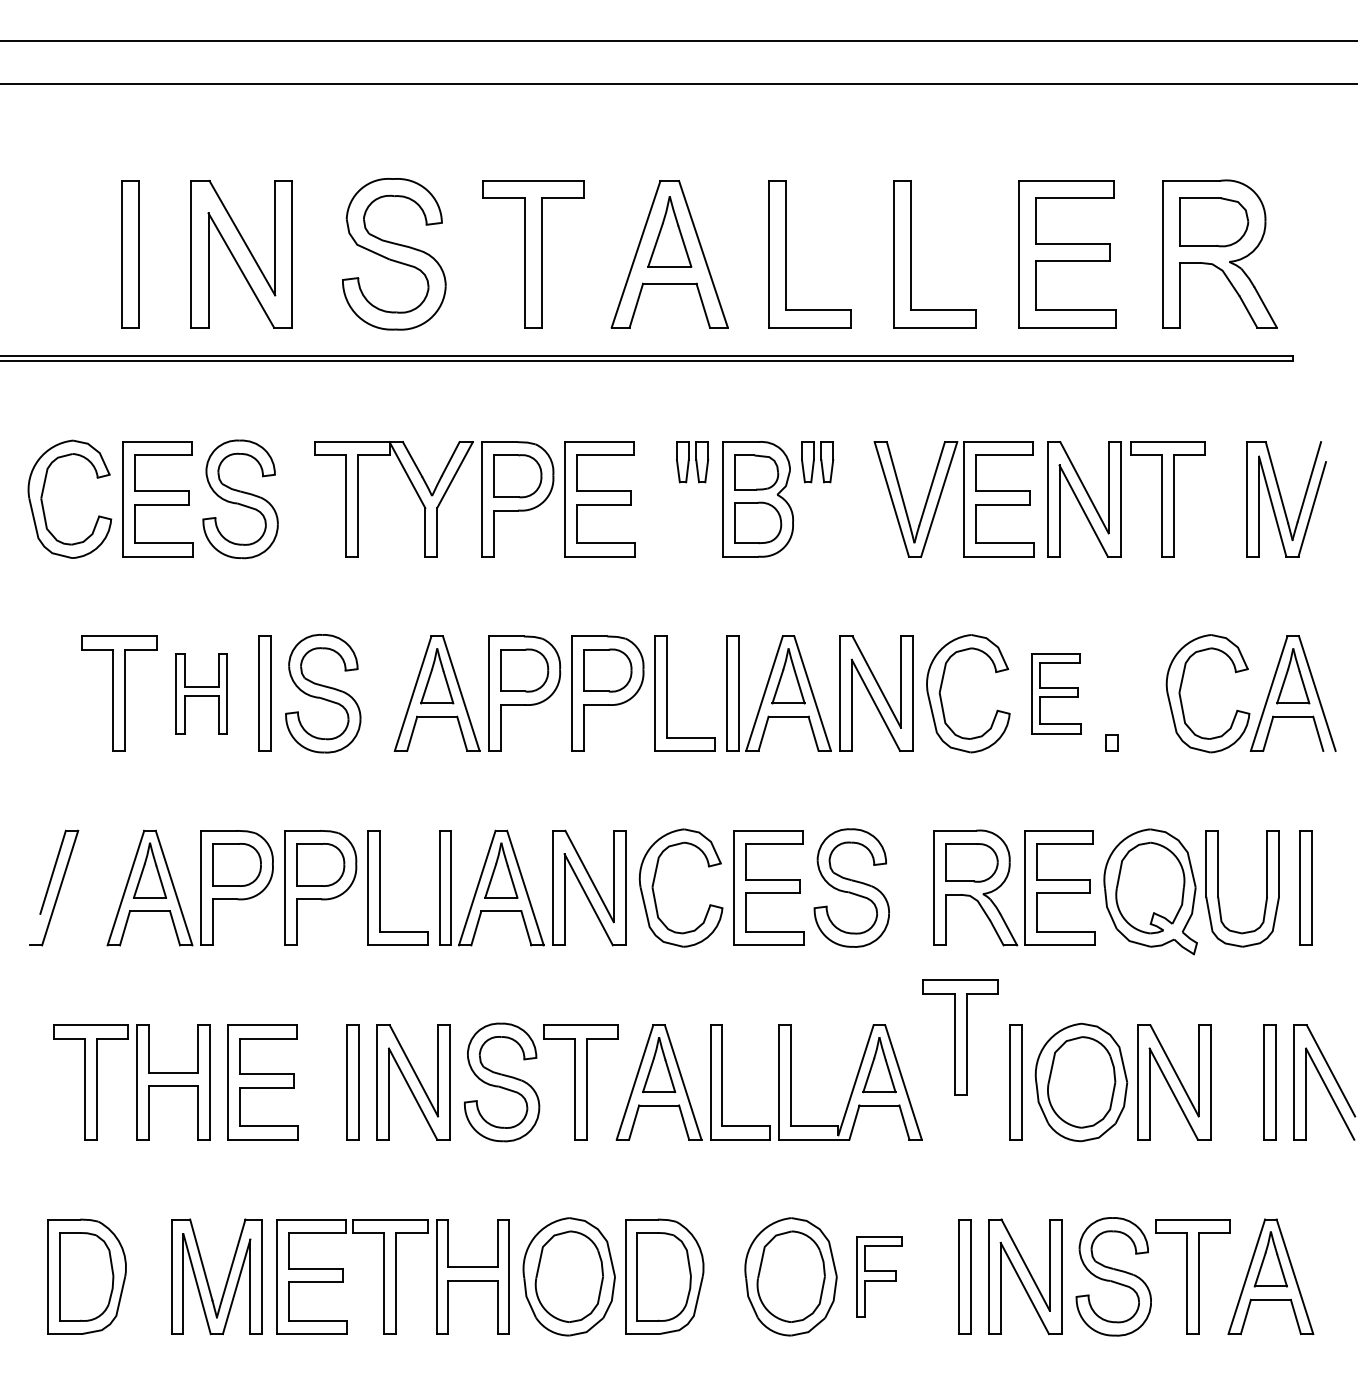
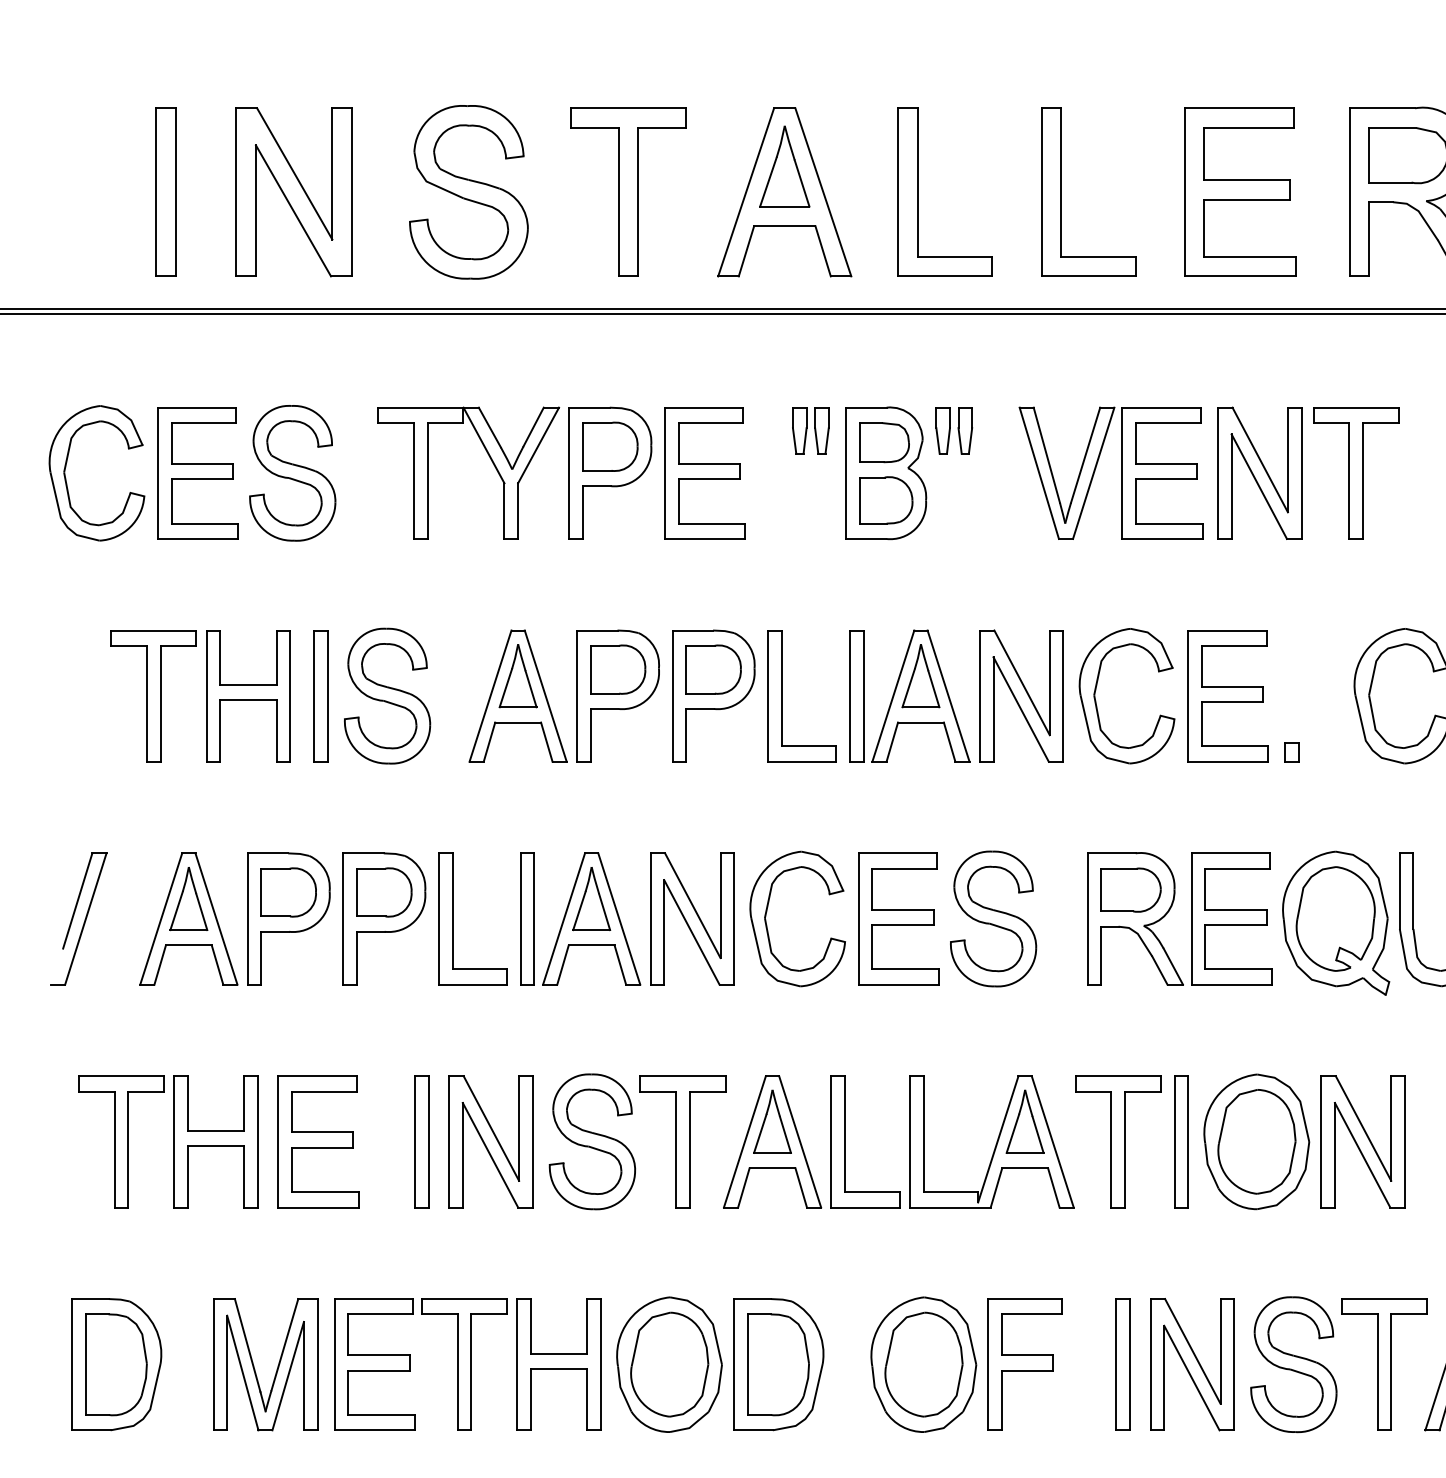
part: (201, 693) -> (247, 695), size x1.43
part: (1056, 693) -> (1228, 695), size x1.43
part: (960, 1037) -> (1118, 1141), moved
part: (878, 1276) -> (1024, 1364), size x1.43

